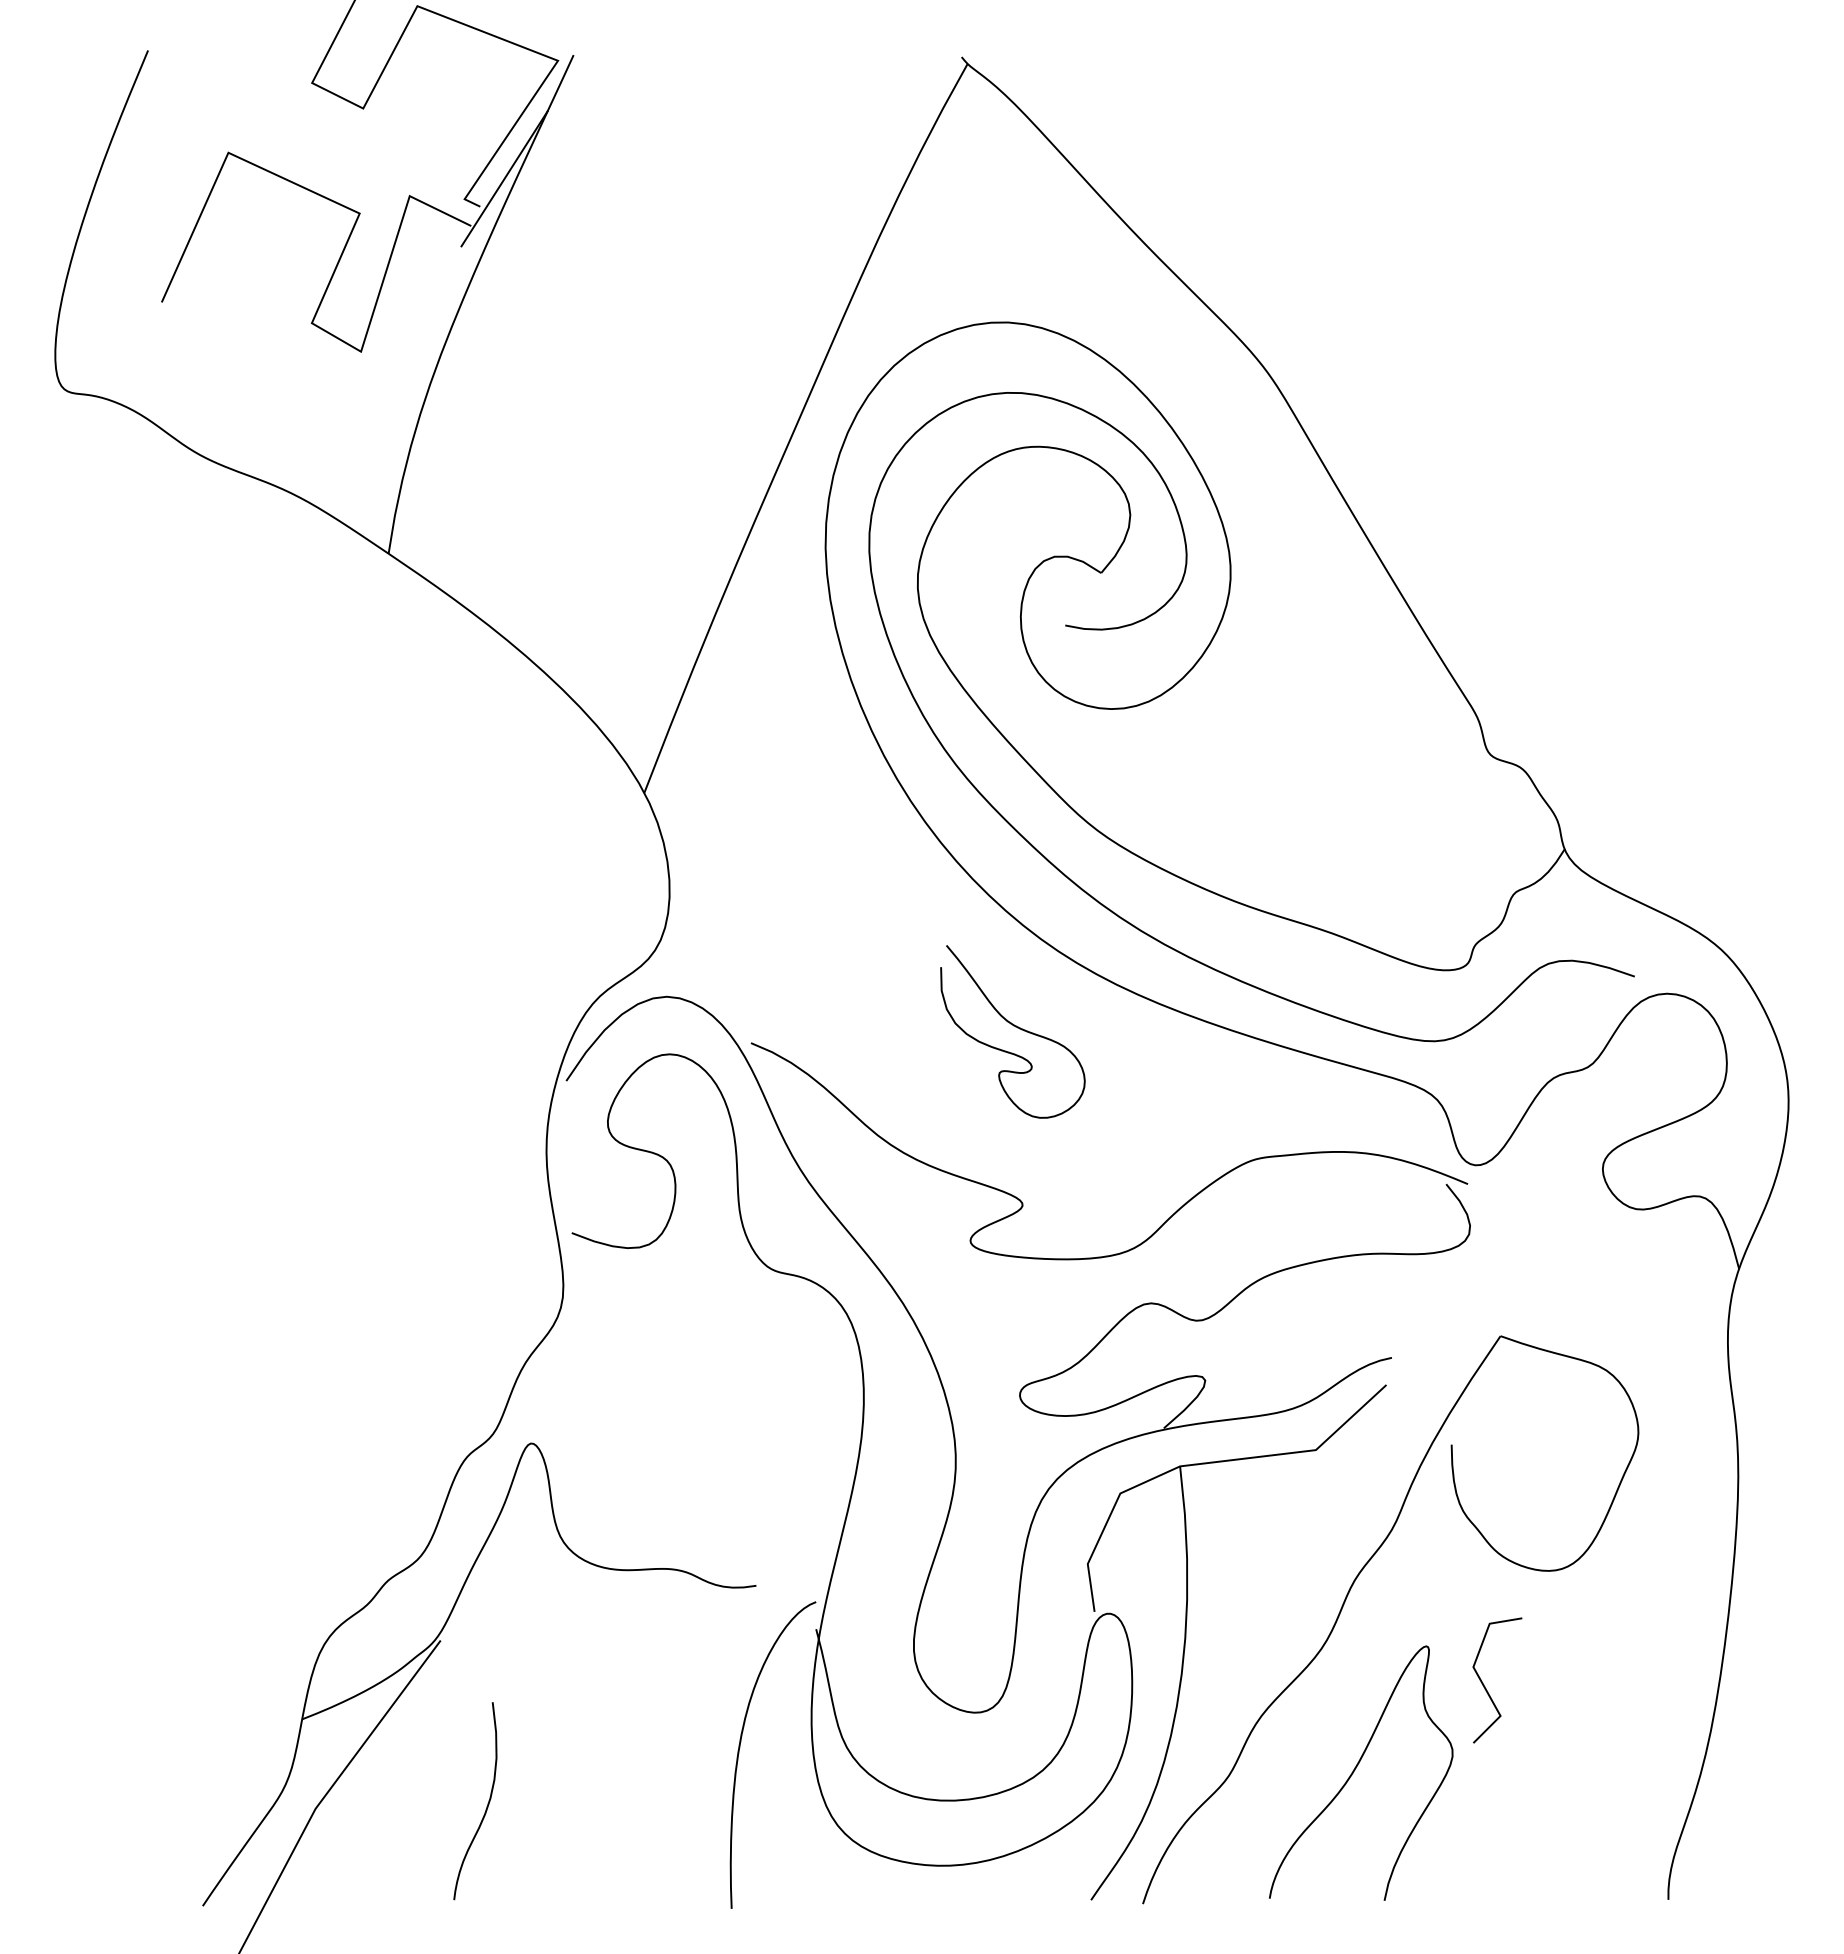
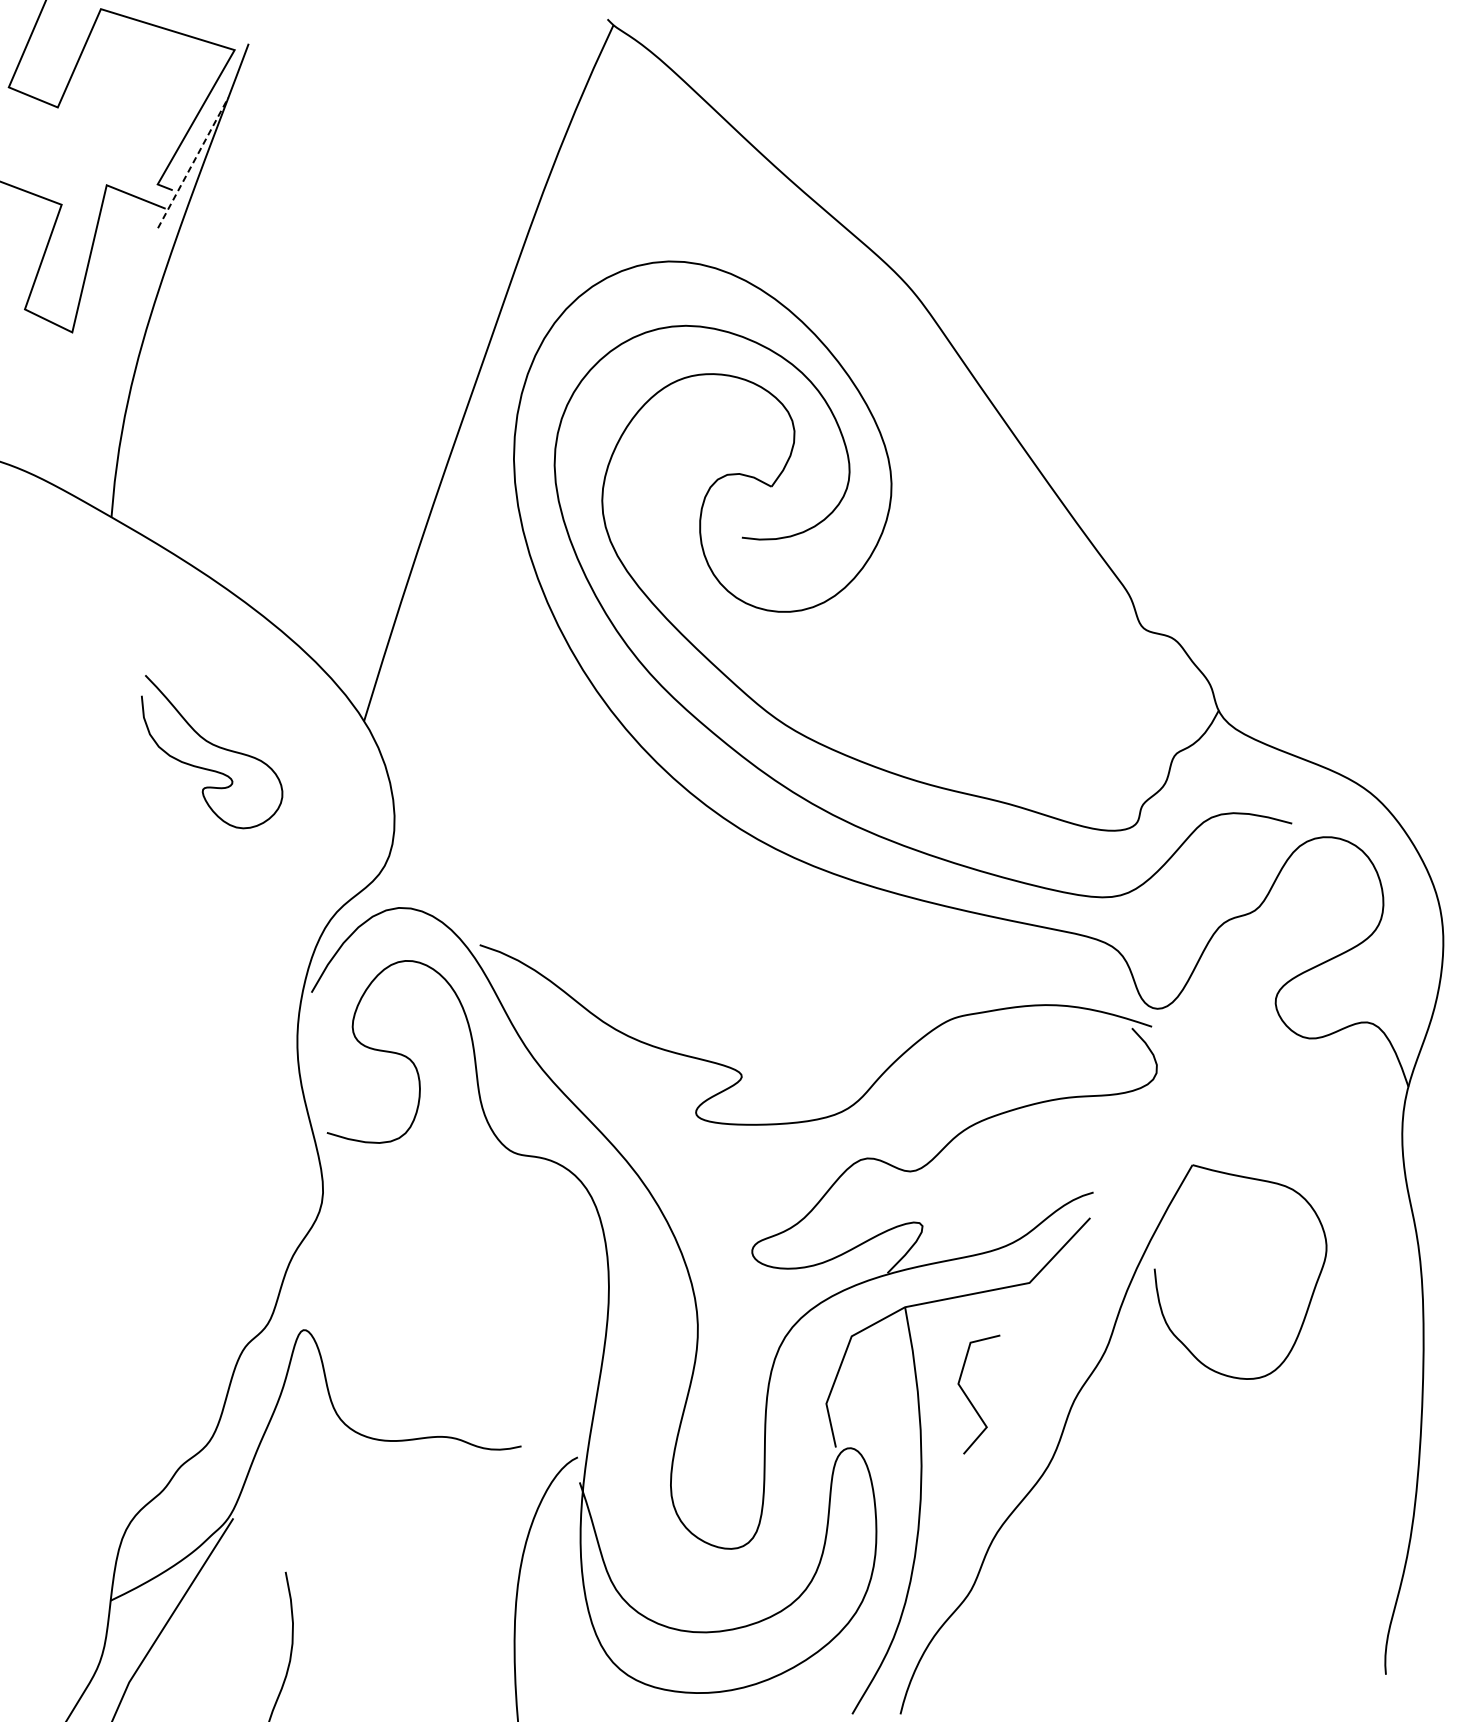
line: (504, 178) -> (193, 162), solid -> dashed
curve: (1015, 1027) -> (214, 746), moved
line: (1485, 1686) -> (970, 1401), moved
curve: (1355, 1770) -> (1087, 1576), removed

